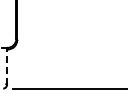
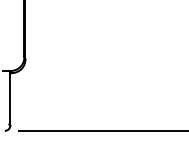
line: (6, 67) -> (9, 99), dashed -> solid

